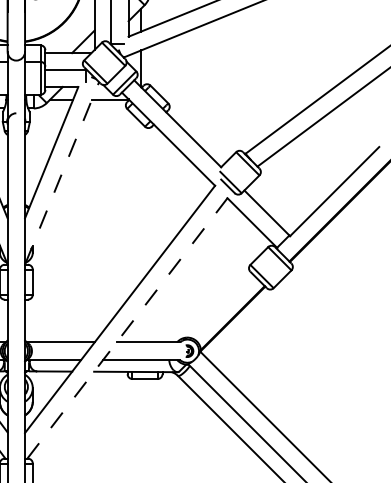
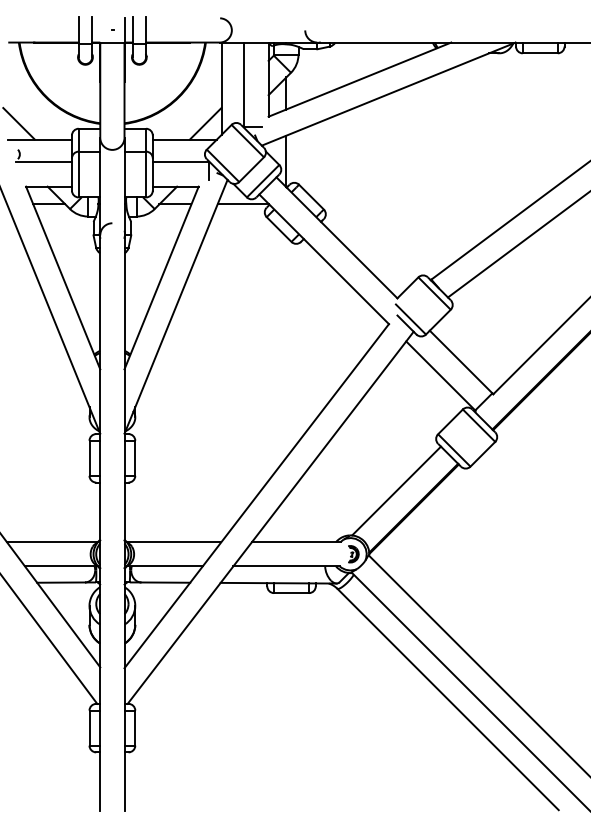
line: (62, 173) -> (176, 306), dashed -> solid
line: (220, 305) -> (396, 490), added
line: (129, 324) -> (270, 517), dashed -> solid

